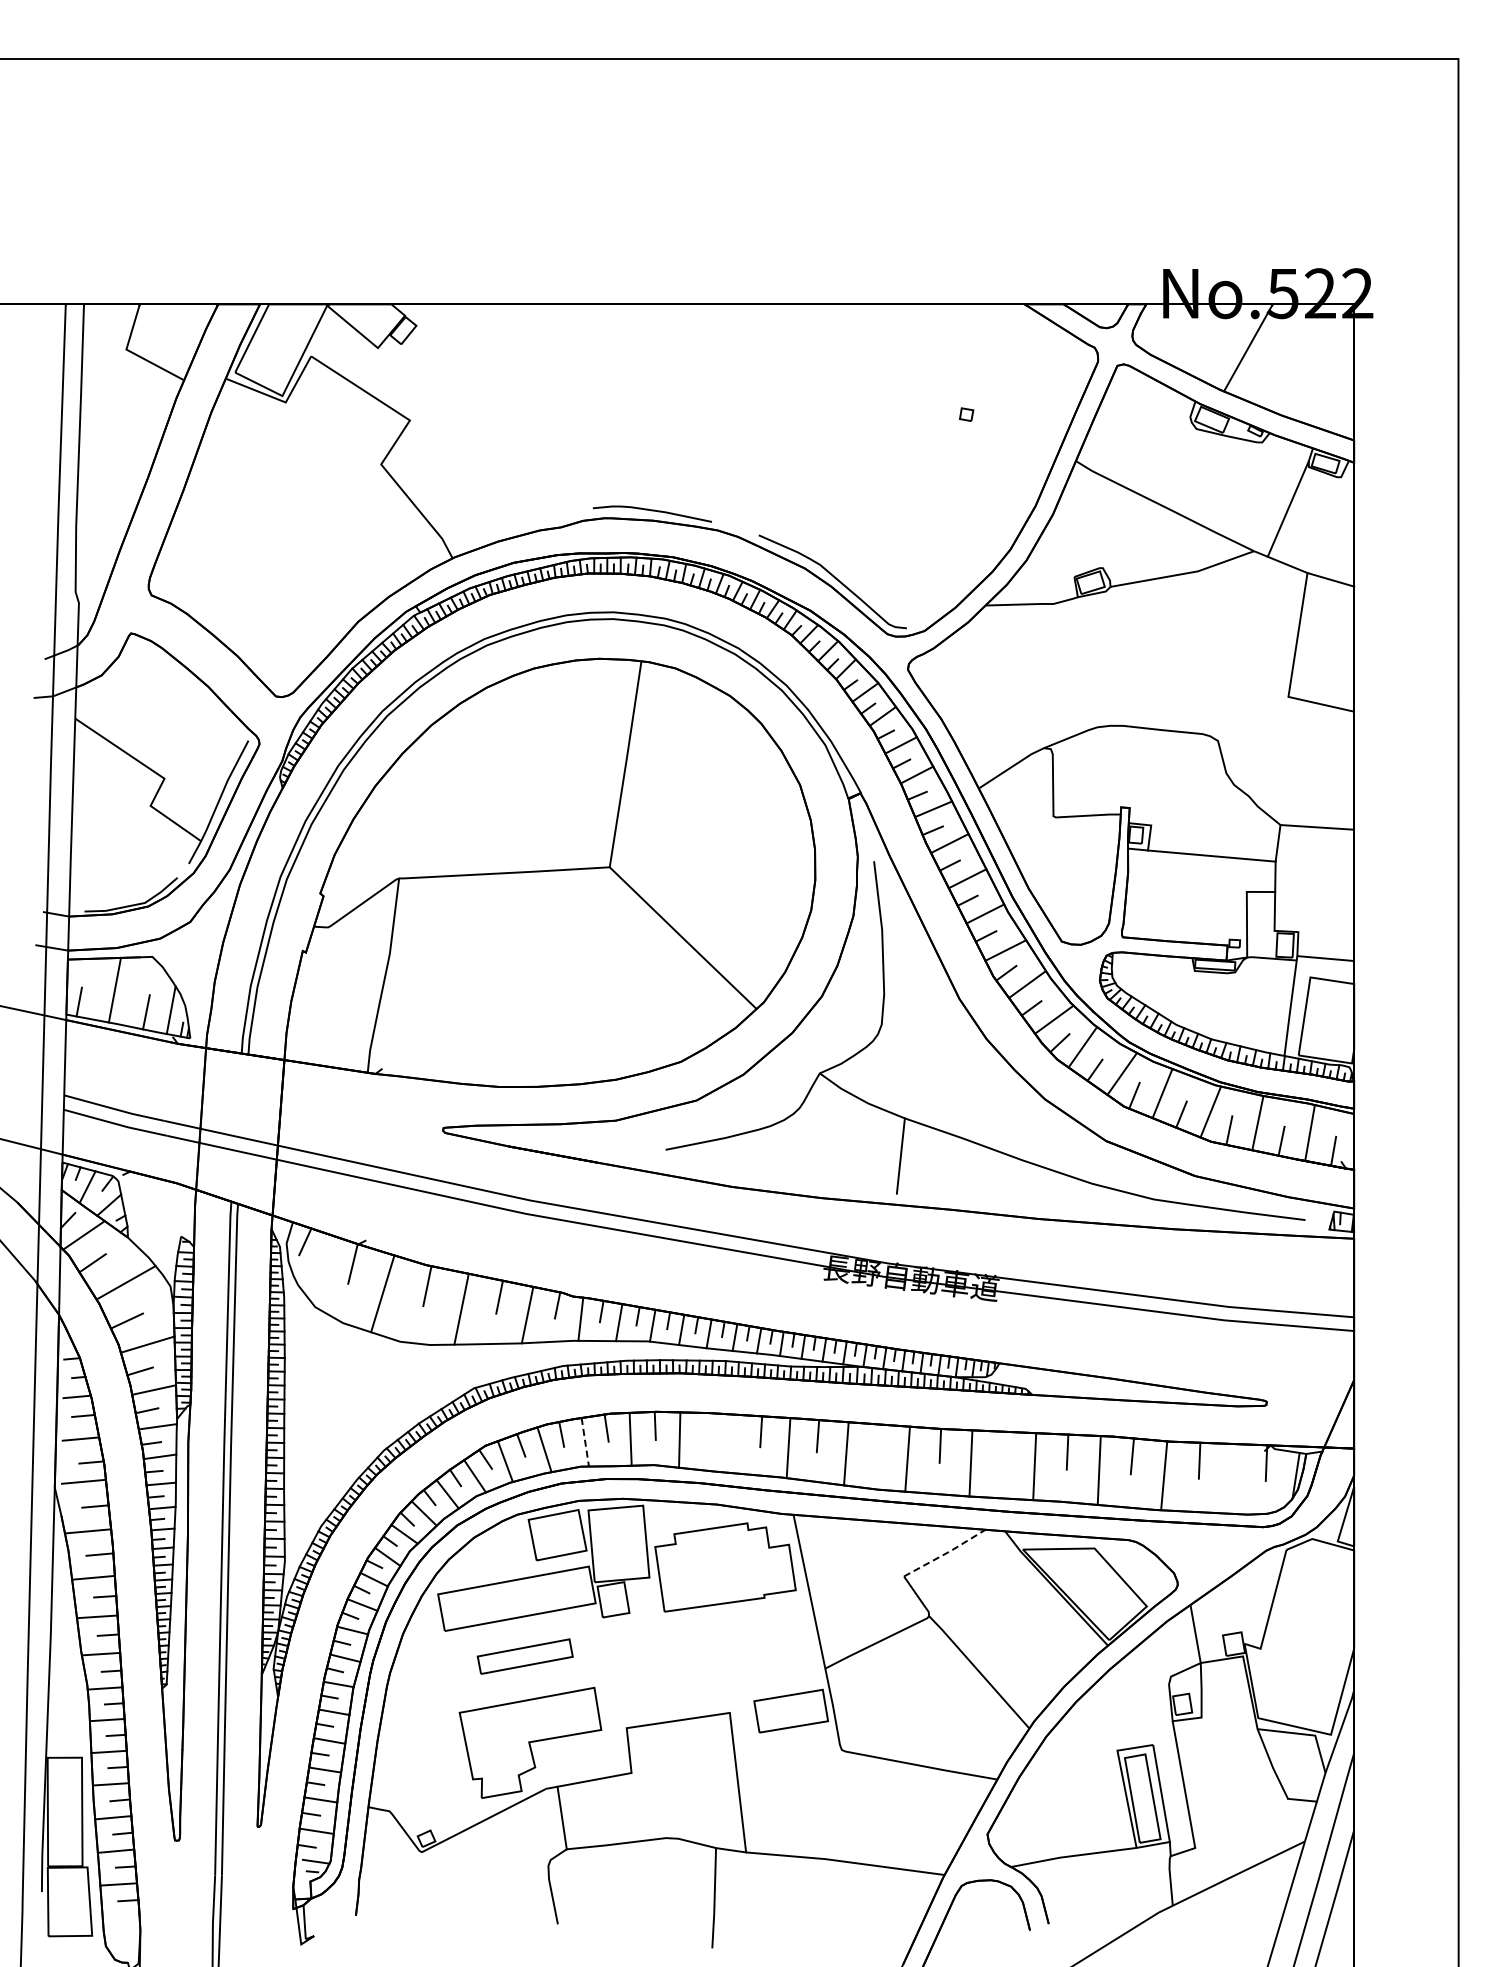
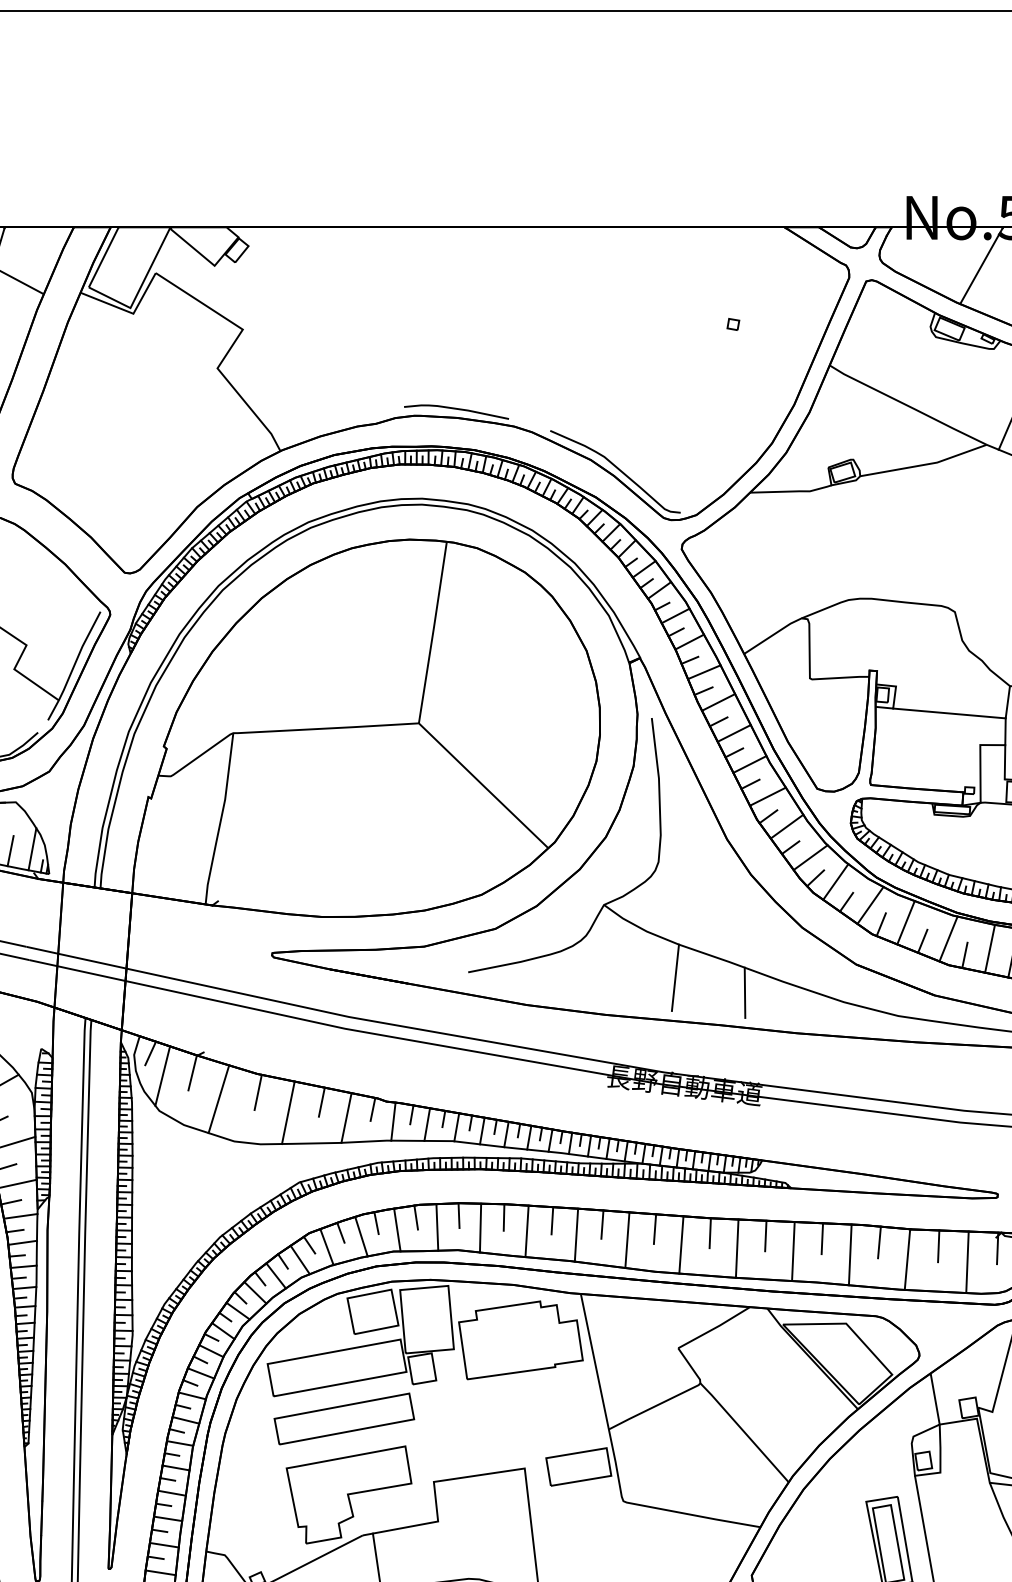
line: (979, 1172) -> (744, 992), added
line: (318, 1267) -> (162, 1076), added
line: (706, 1428) -> (504, 1217), added
line: (877, 1441) -> (654, 1229), added
line: (585, 1442) -> (397, 1230), dashed -> solid
line: (732, 1443) -> (527, 1231), added
line: (1003, 1448) -> (765, 1235), added
line: (1231, 1478) -> (966, 1261), added
line: (946, 1553) -> (715, 1328), dashed -> solid
part: (525, 1656) -> (344, 1418), size x1.67

